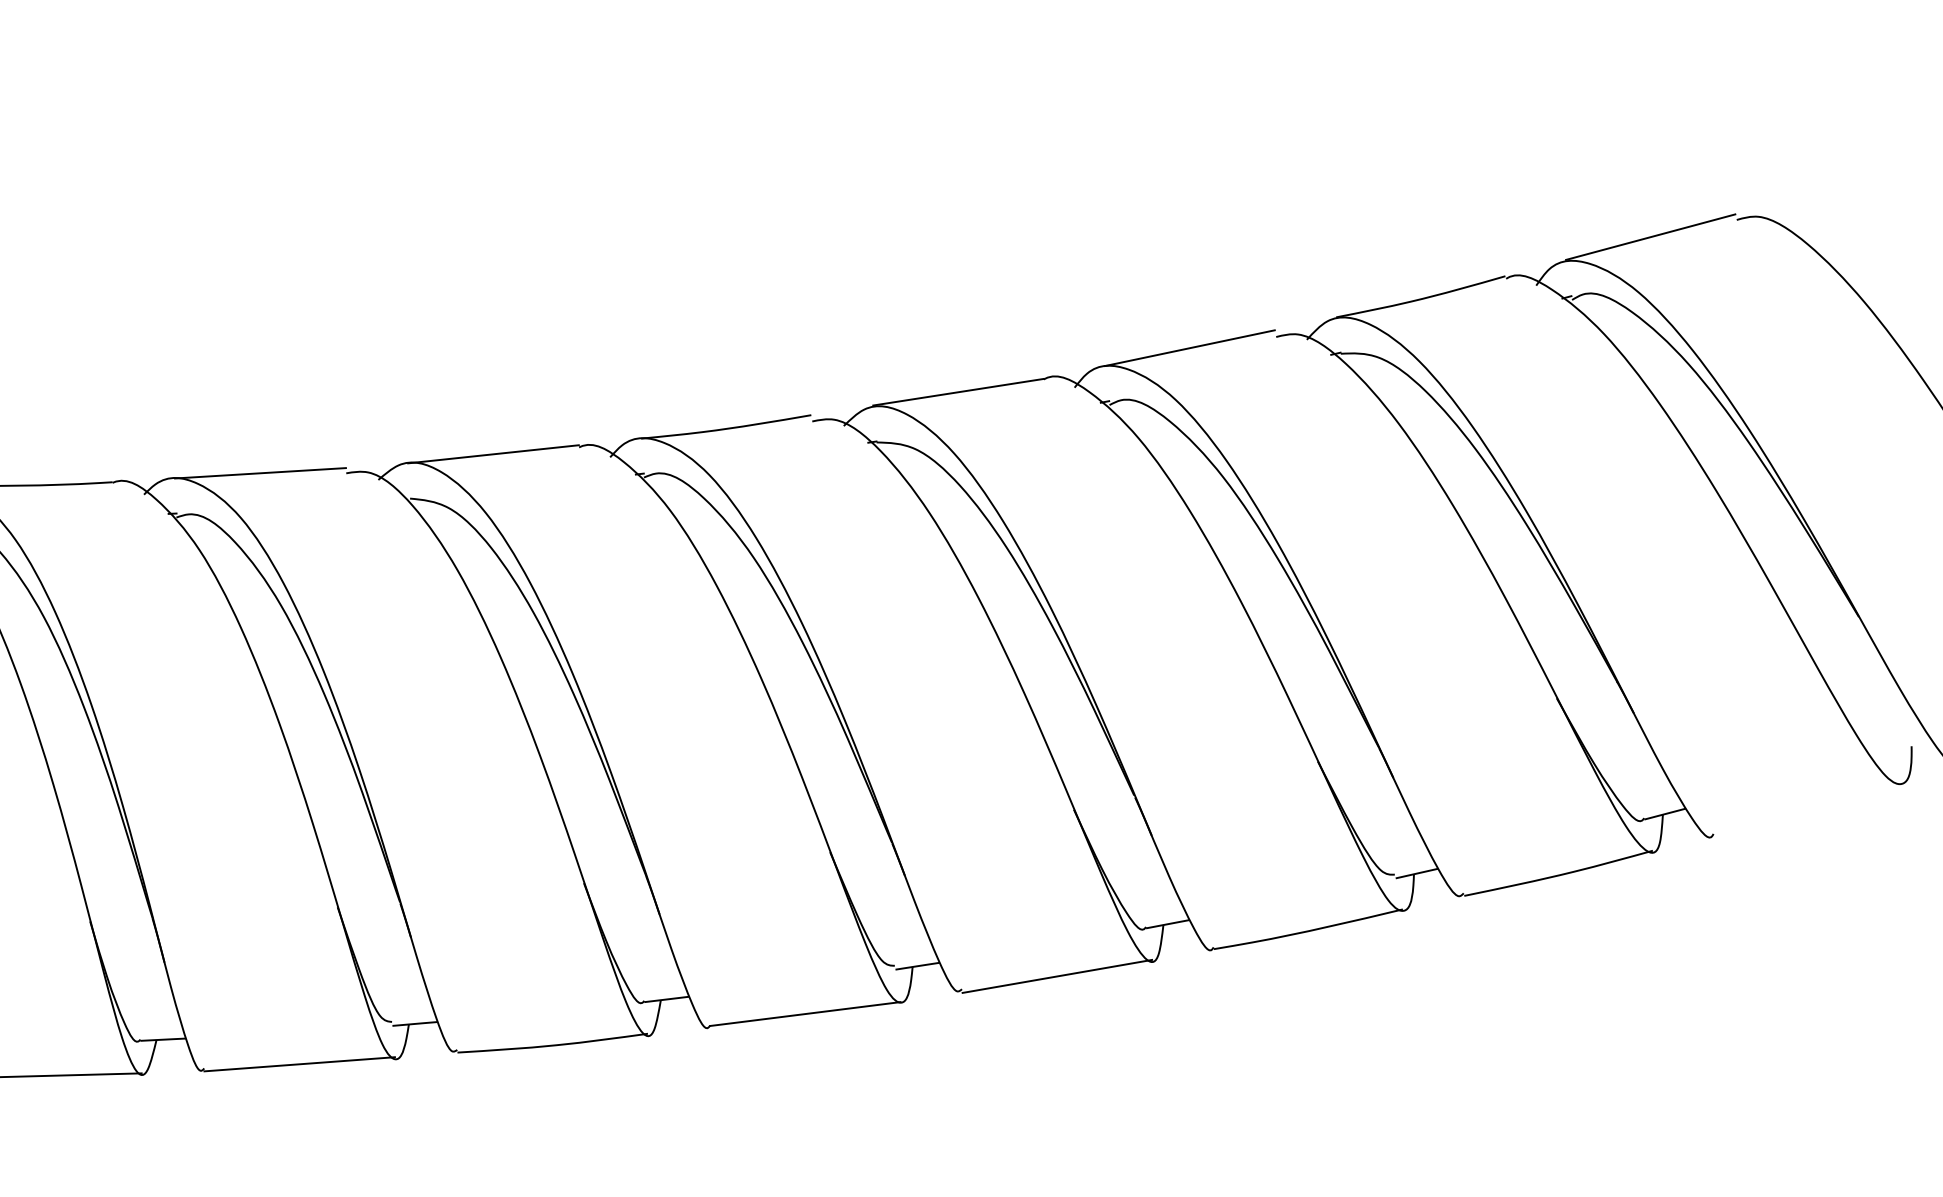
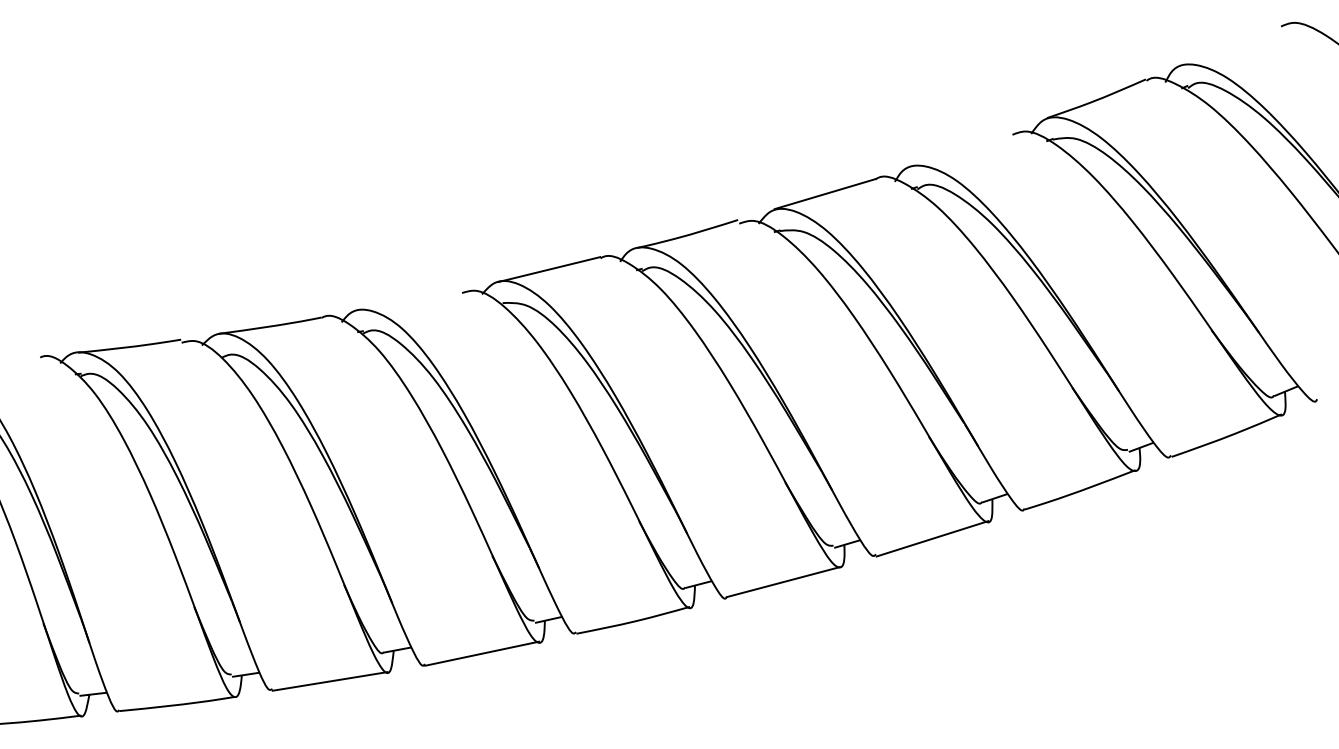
line: (1650, 236) -> (1230, 43), removed
line: (1190, 348) -> (961, 148), removed
line: (261, 472) -> (410, 299), removed

